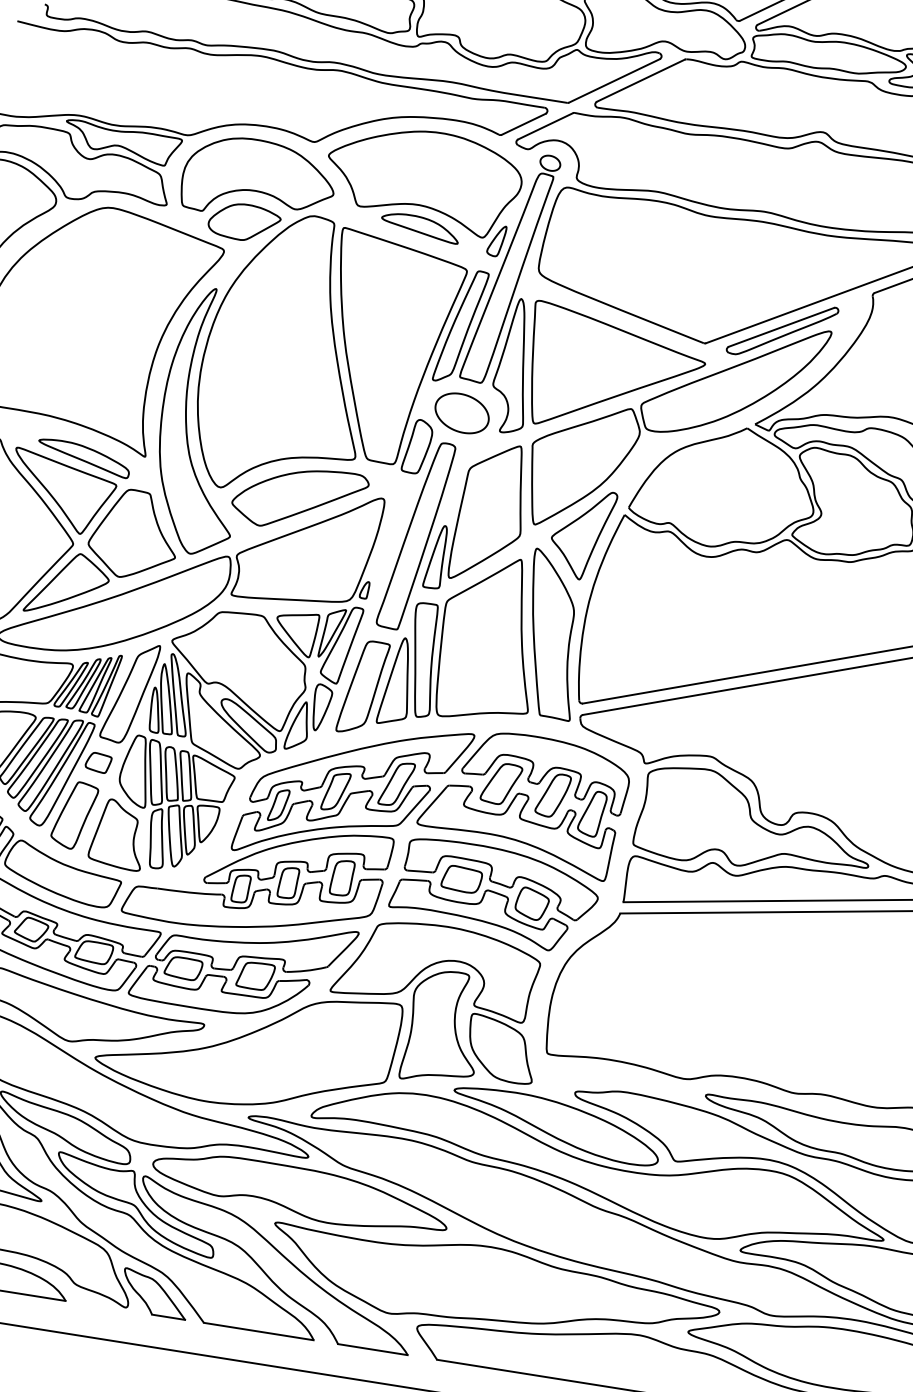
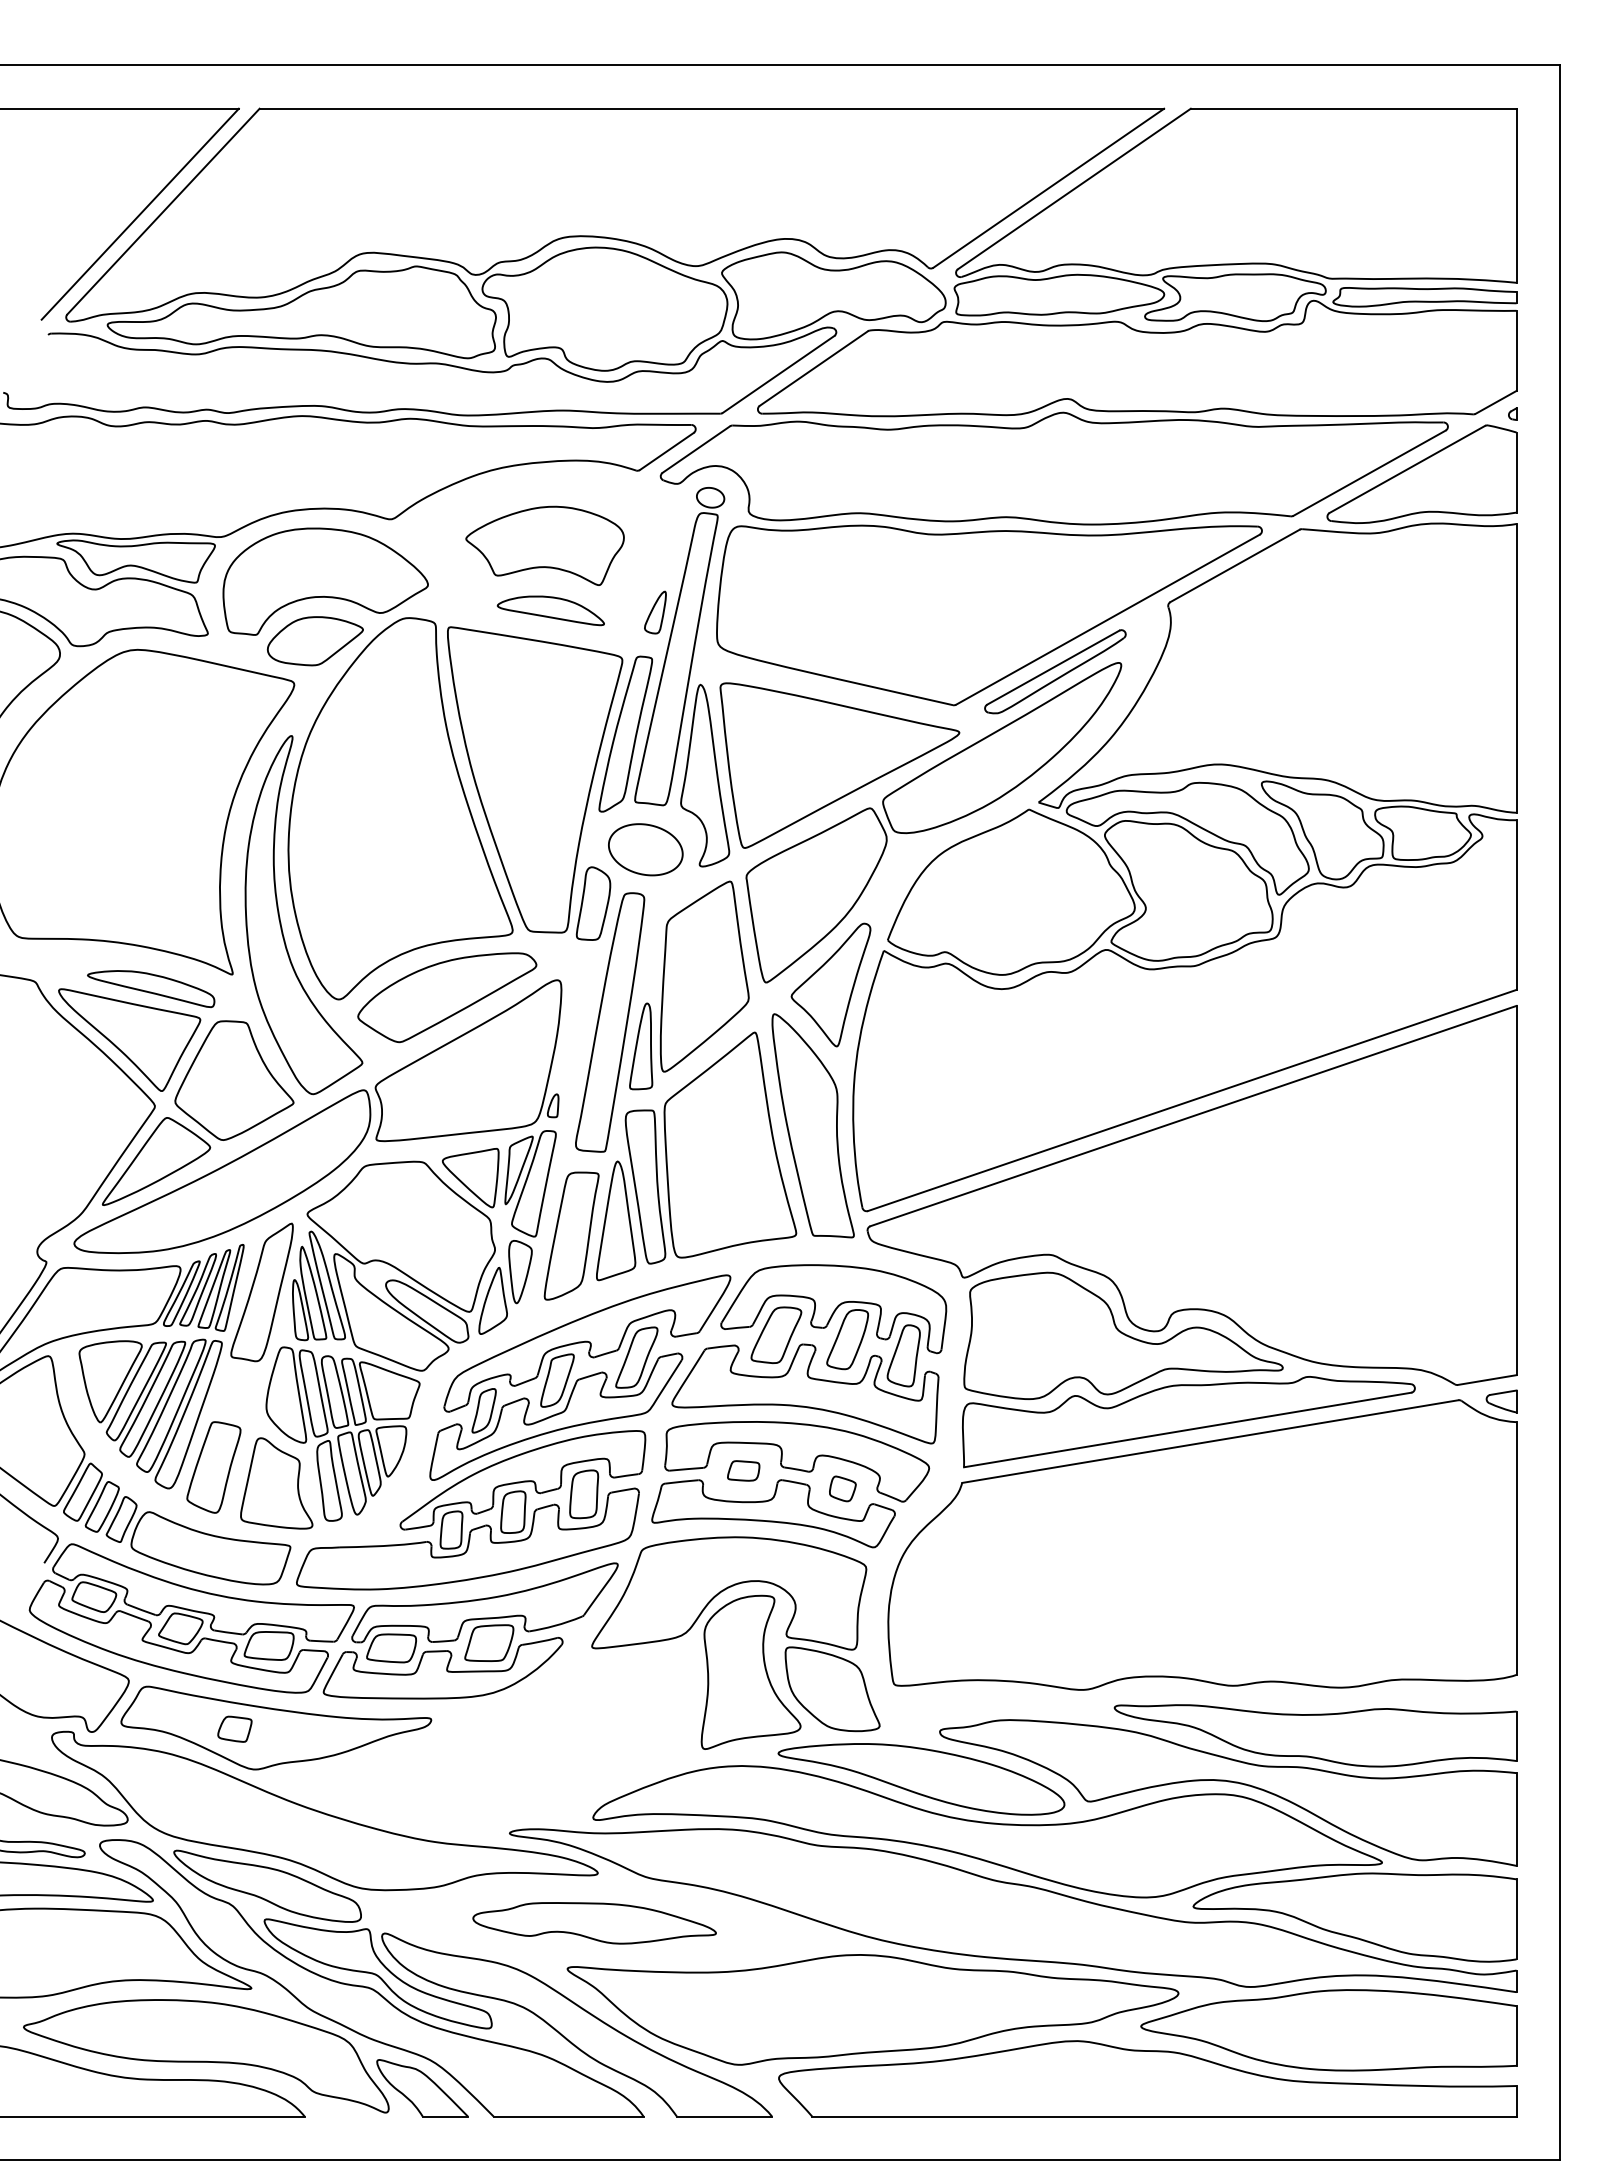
part: (423, 178) -> (544, 545), size x0.6
part: (98, 762) -> (234, 1728), moved
part: (461, 879) -> (743, 1470), size x0.6
part: (532, 903) -> (842, 1488), size x0.6
part: (248, 1043) -> (493, 1735), removed
part: (300, 1193) -> (594, 1923), size x0.6

